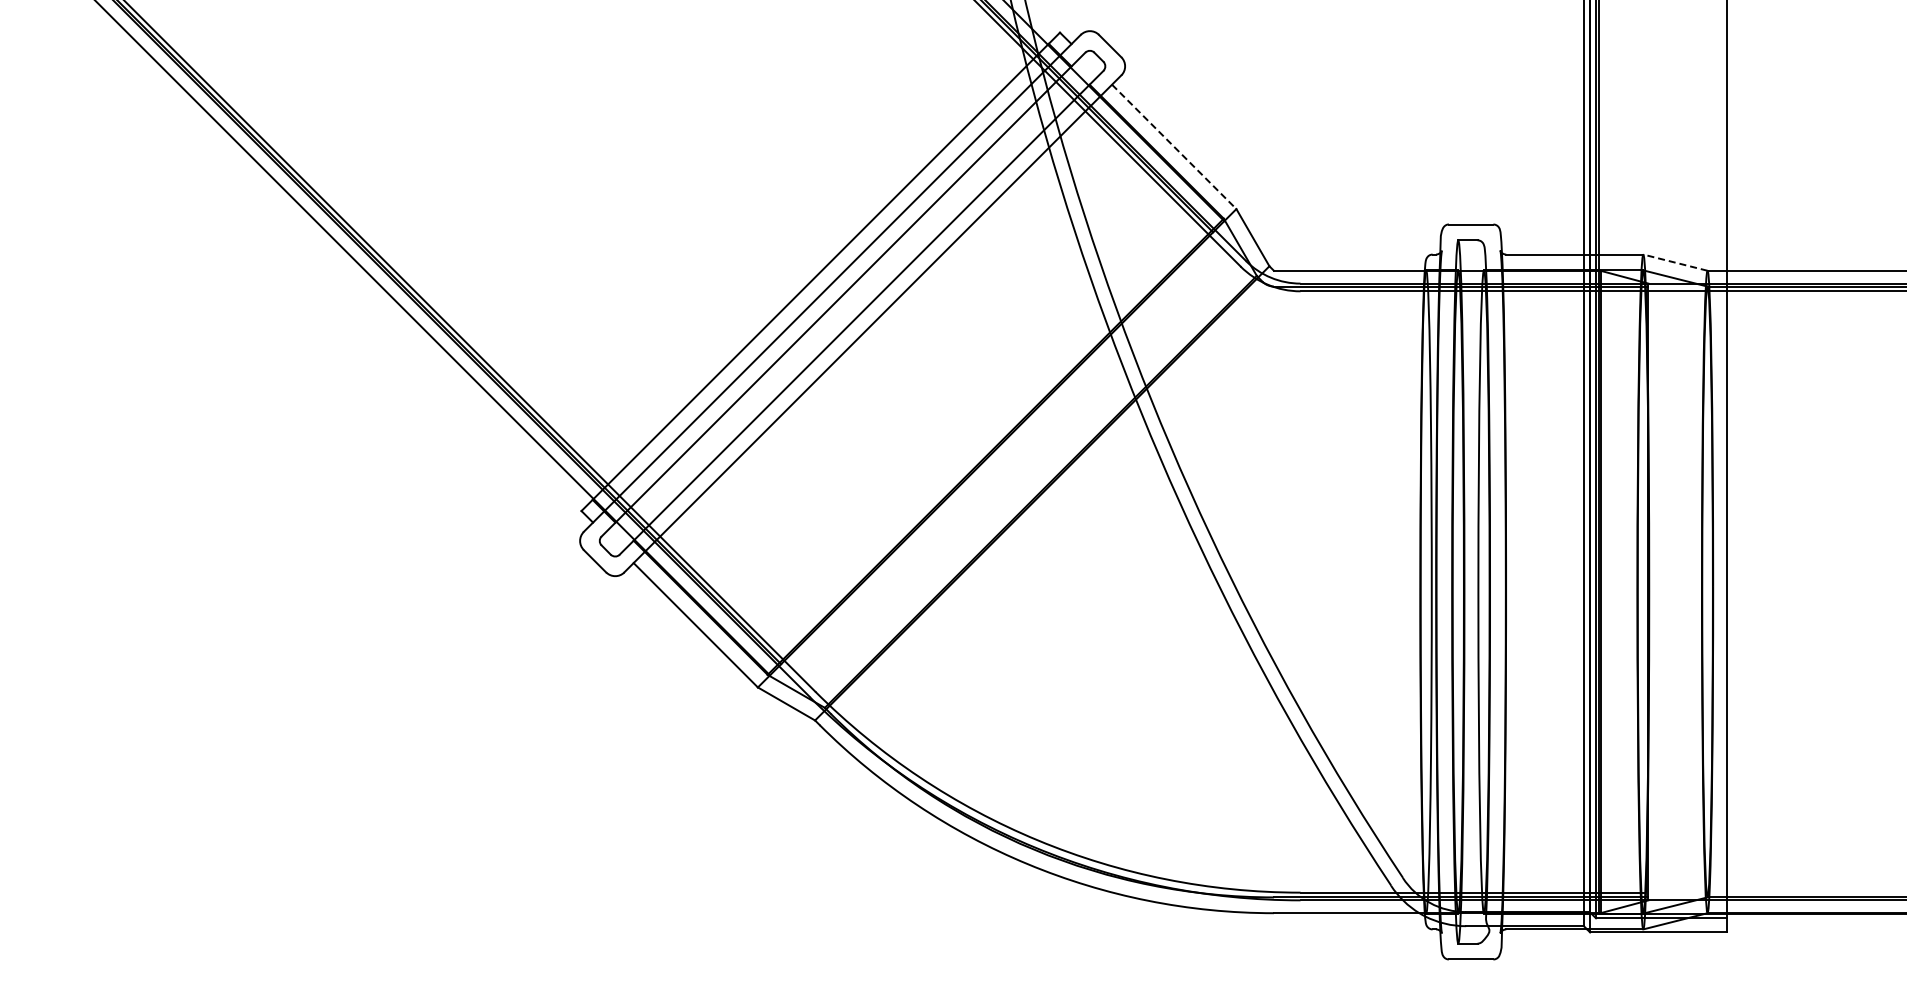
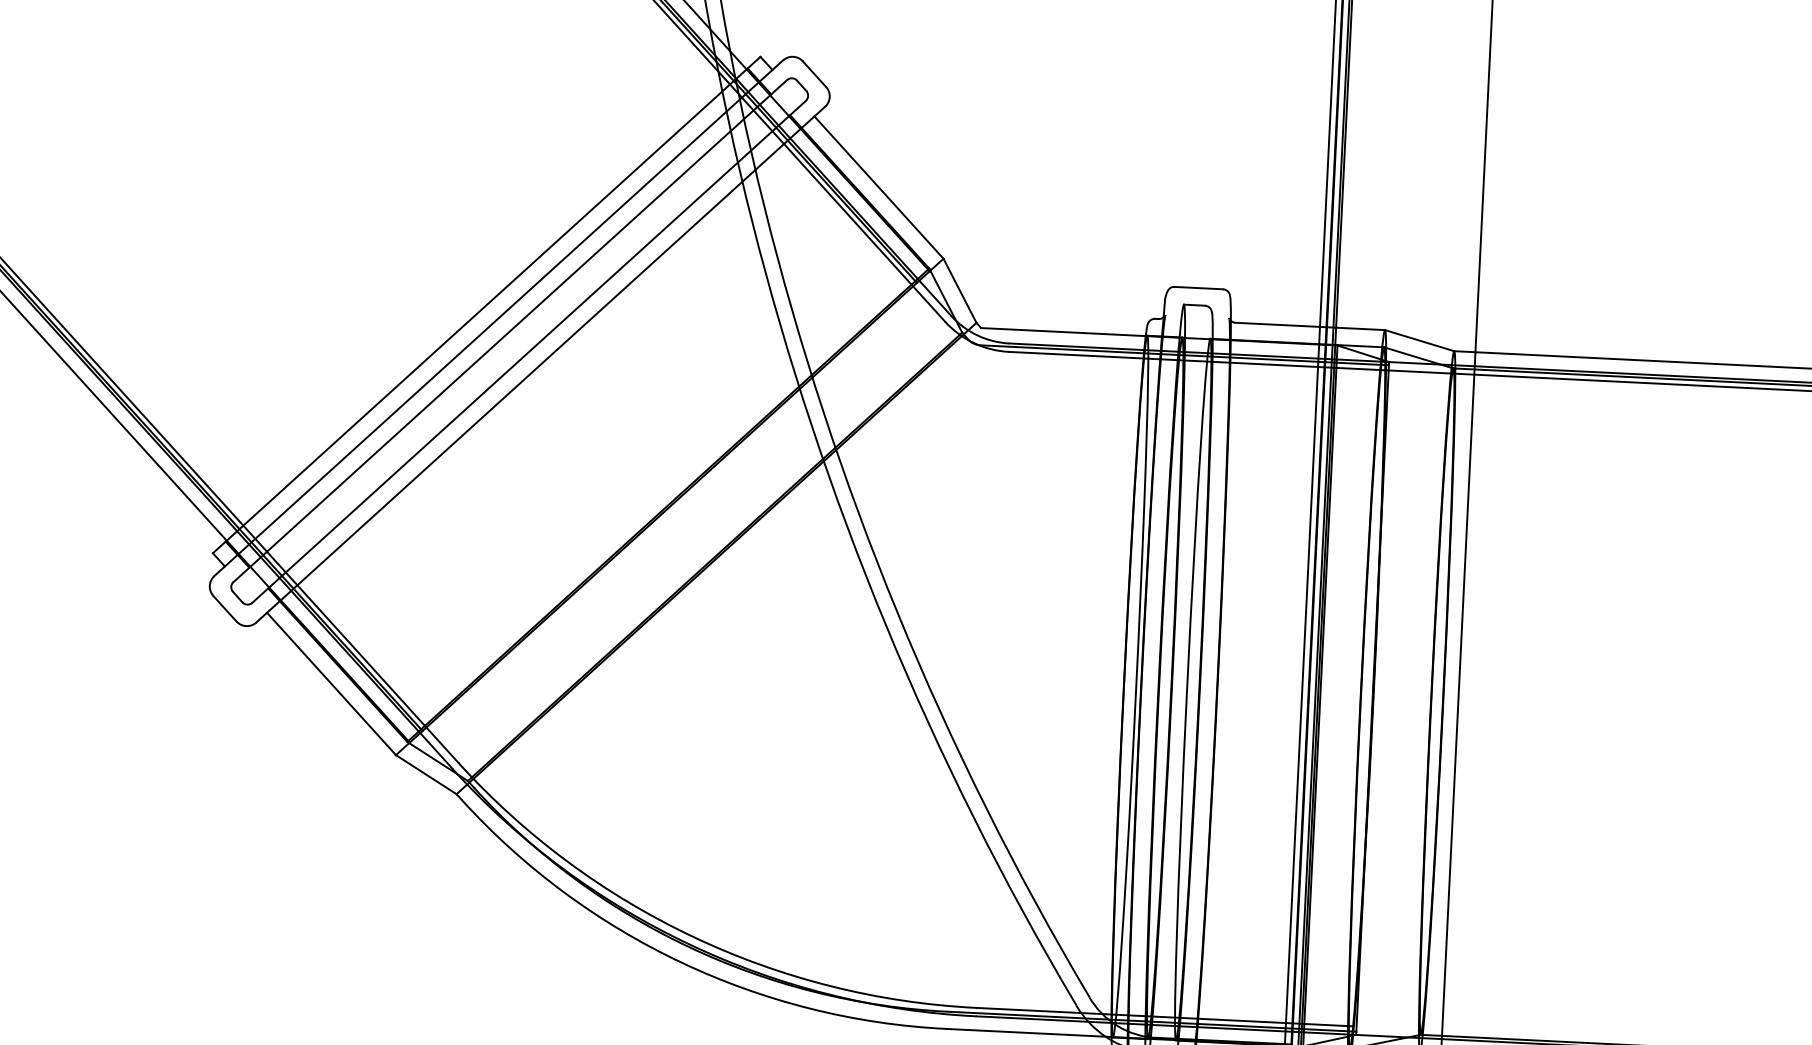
line: (1174, 146) -> (879, 187), dashed -> solid
line: (1674, 262) -> (1418, 340), dashed -> solid

